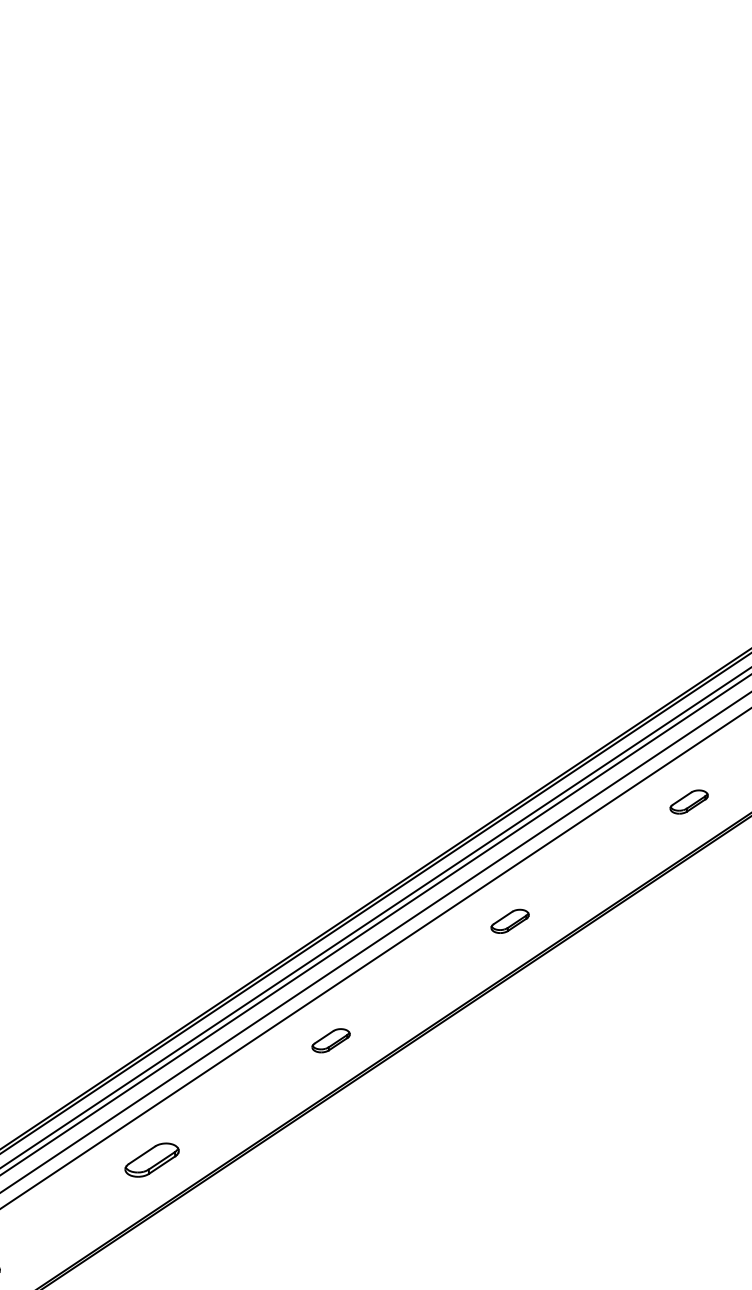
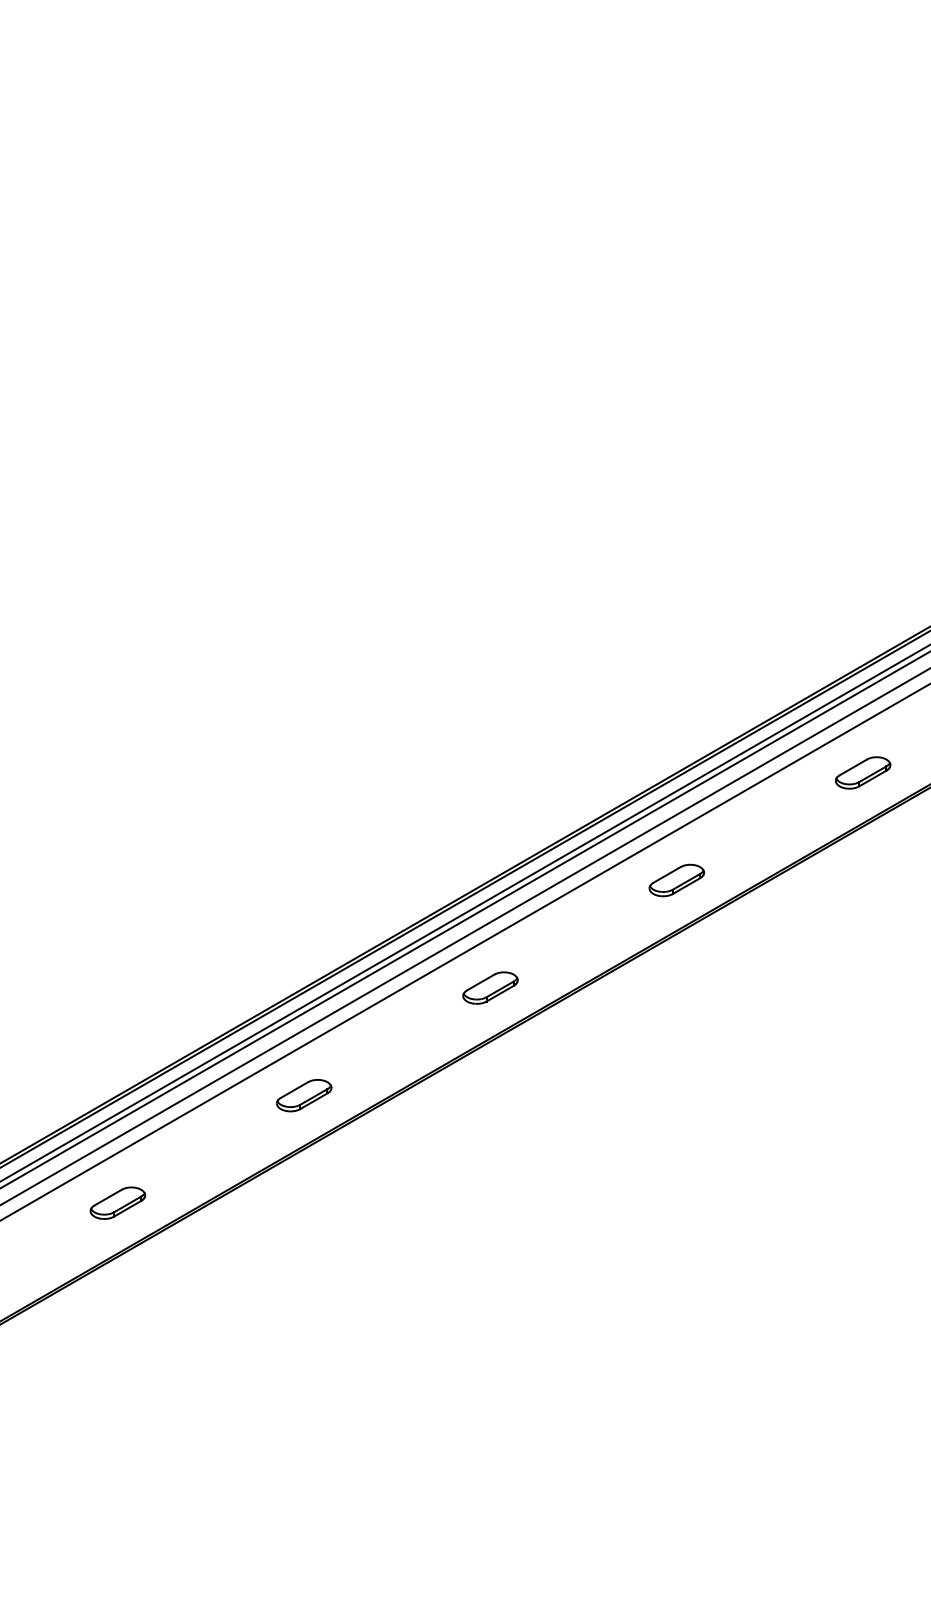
part: (689, 801) -> (863, 772), size x1.43
part: (509, 921) -> (676, 880), size x1.43
part: (331, 1040) -> (490, 987), size x1.43

